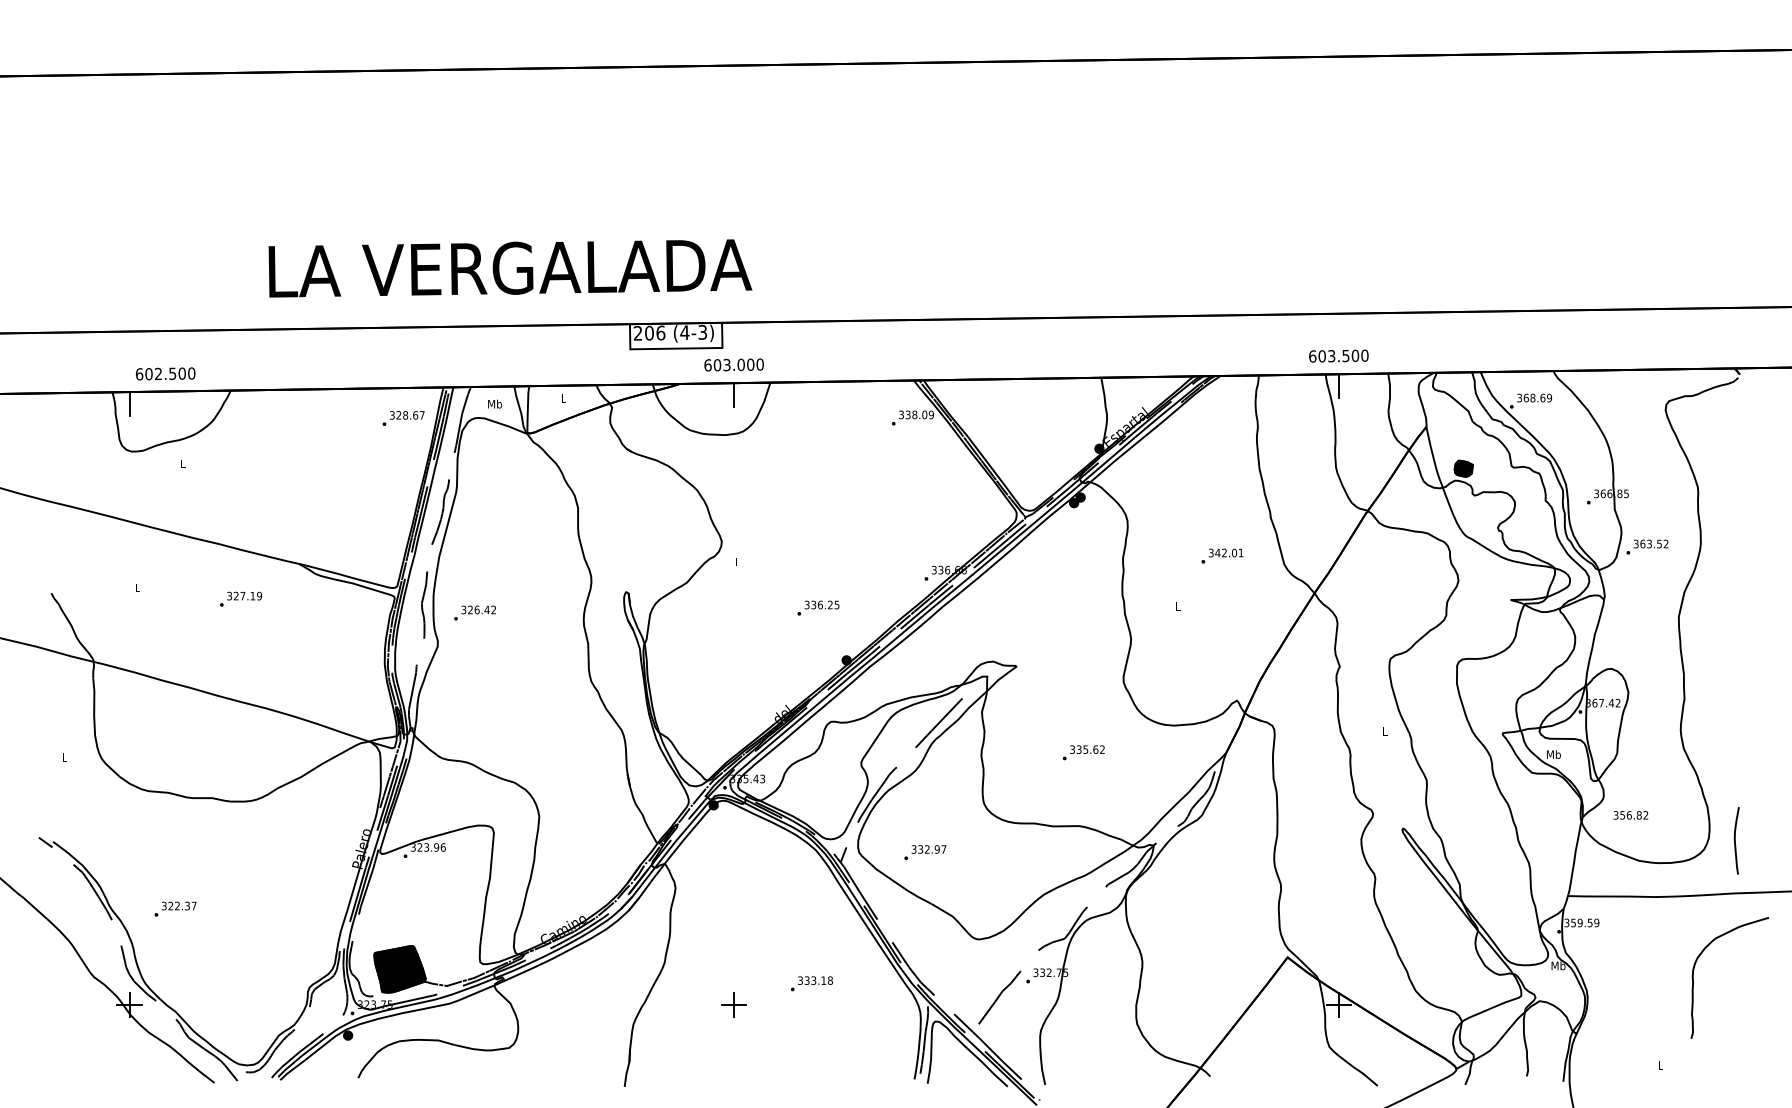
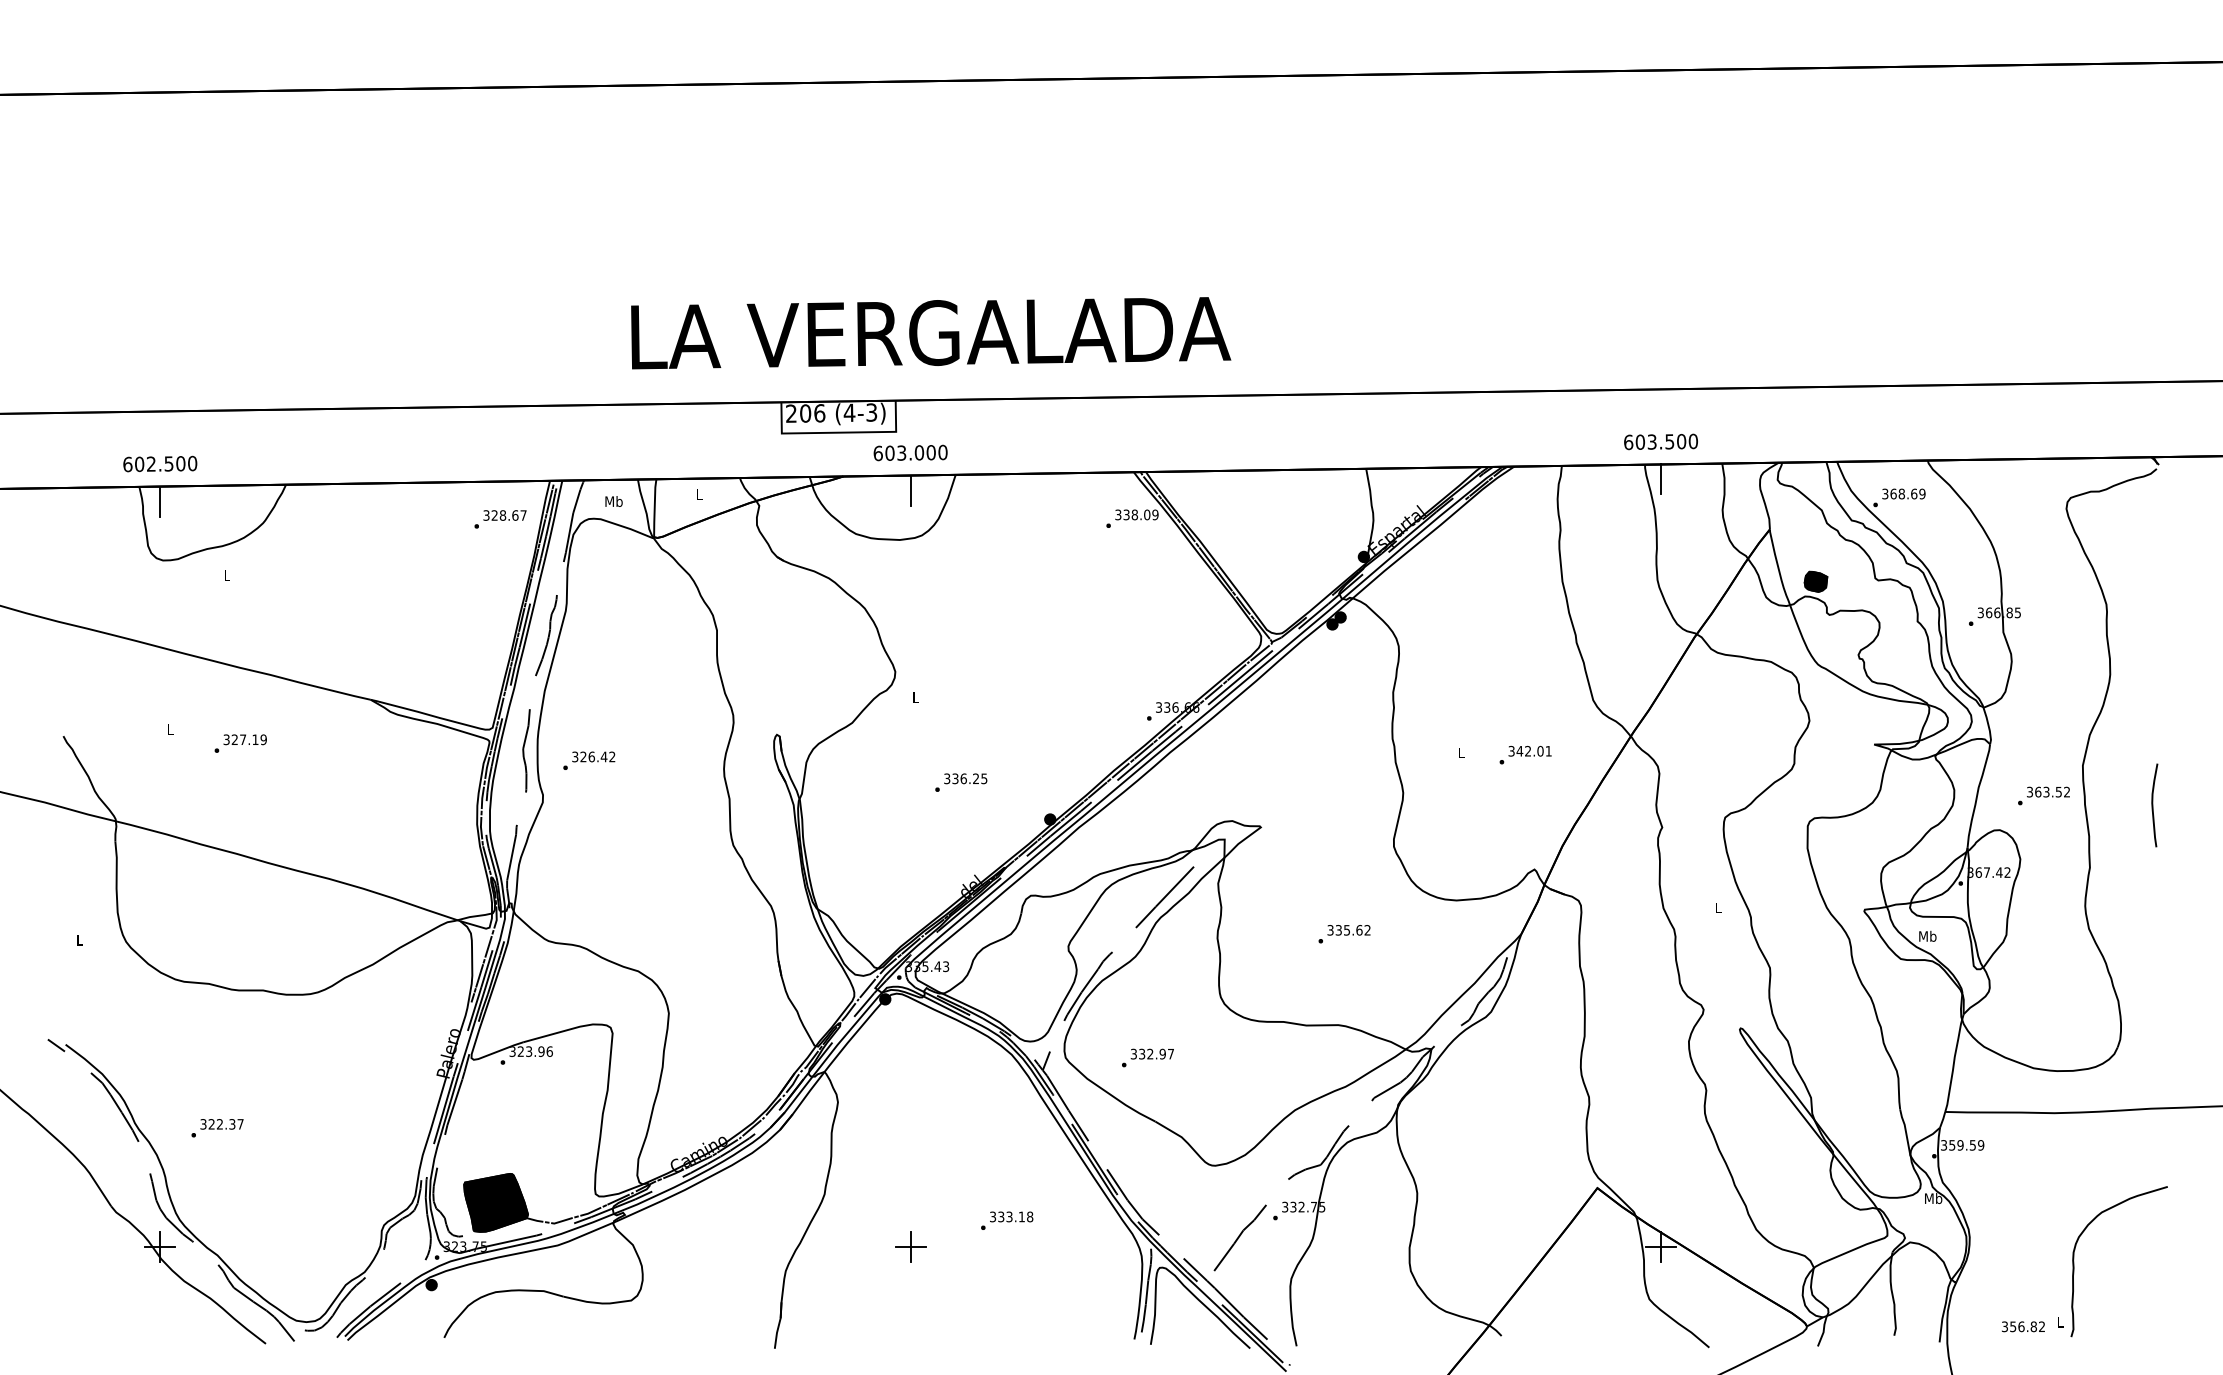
text: (510, 268) -> (931, 333), moved
text: (165, 373) -> (160, 463), moved
text: (1647, 546) -> (2043, 795), moved
text: (1222, 556) -> (1525, 755), moved
text: (240, 599) -> (240, 743), moved
text: (818, 607) -> (961, 782), moved
text: (1630, 815) -> (2023, 1326), moved
curve: (1735, 840) -> (2153, 805), moved
curve: (1693, 977) -> (2074, 1261), moved

